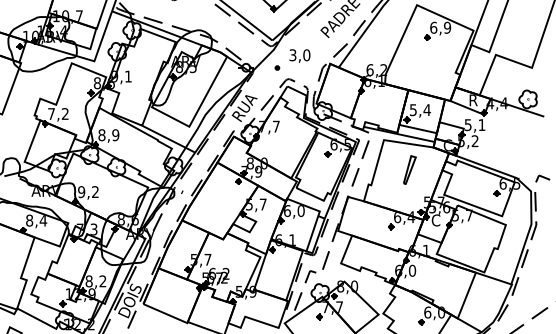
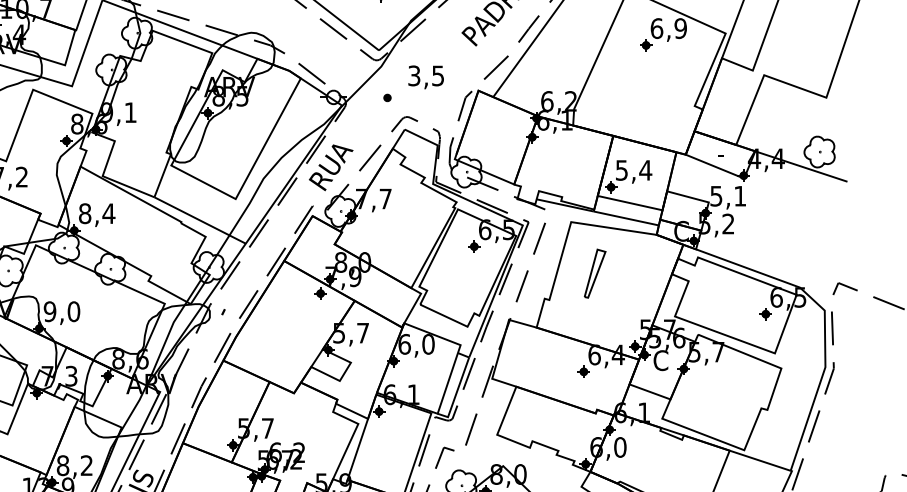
text: (306, 55) -> (437, 76), 3,0 -> 3,5
text: (473, 100) -> (725, 153), R -> -
text: (115, 135) -> (108, 214), 8,9 -> 8,4
part: (409, 169) -> (594, 272), moved
text: (95, 192) -> (73, 312), 9,2 -> 9,0

